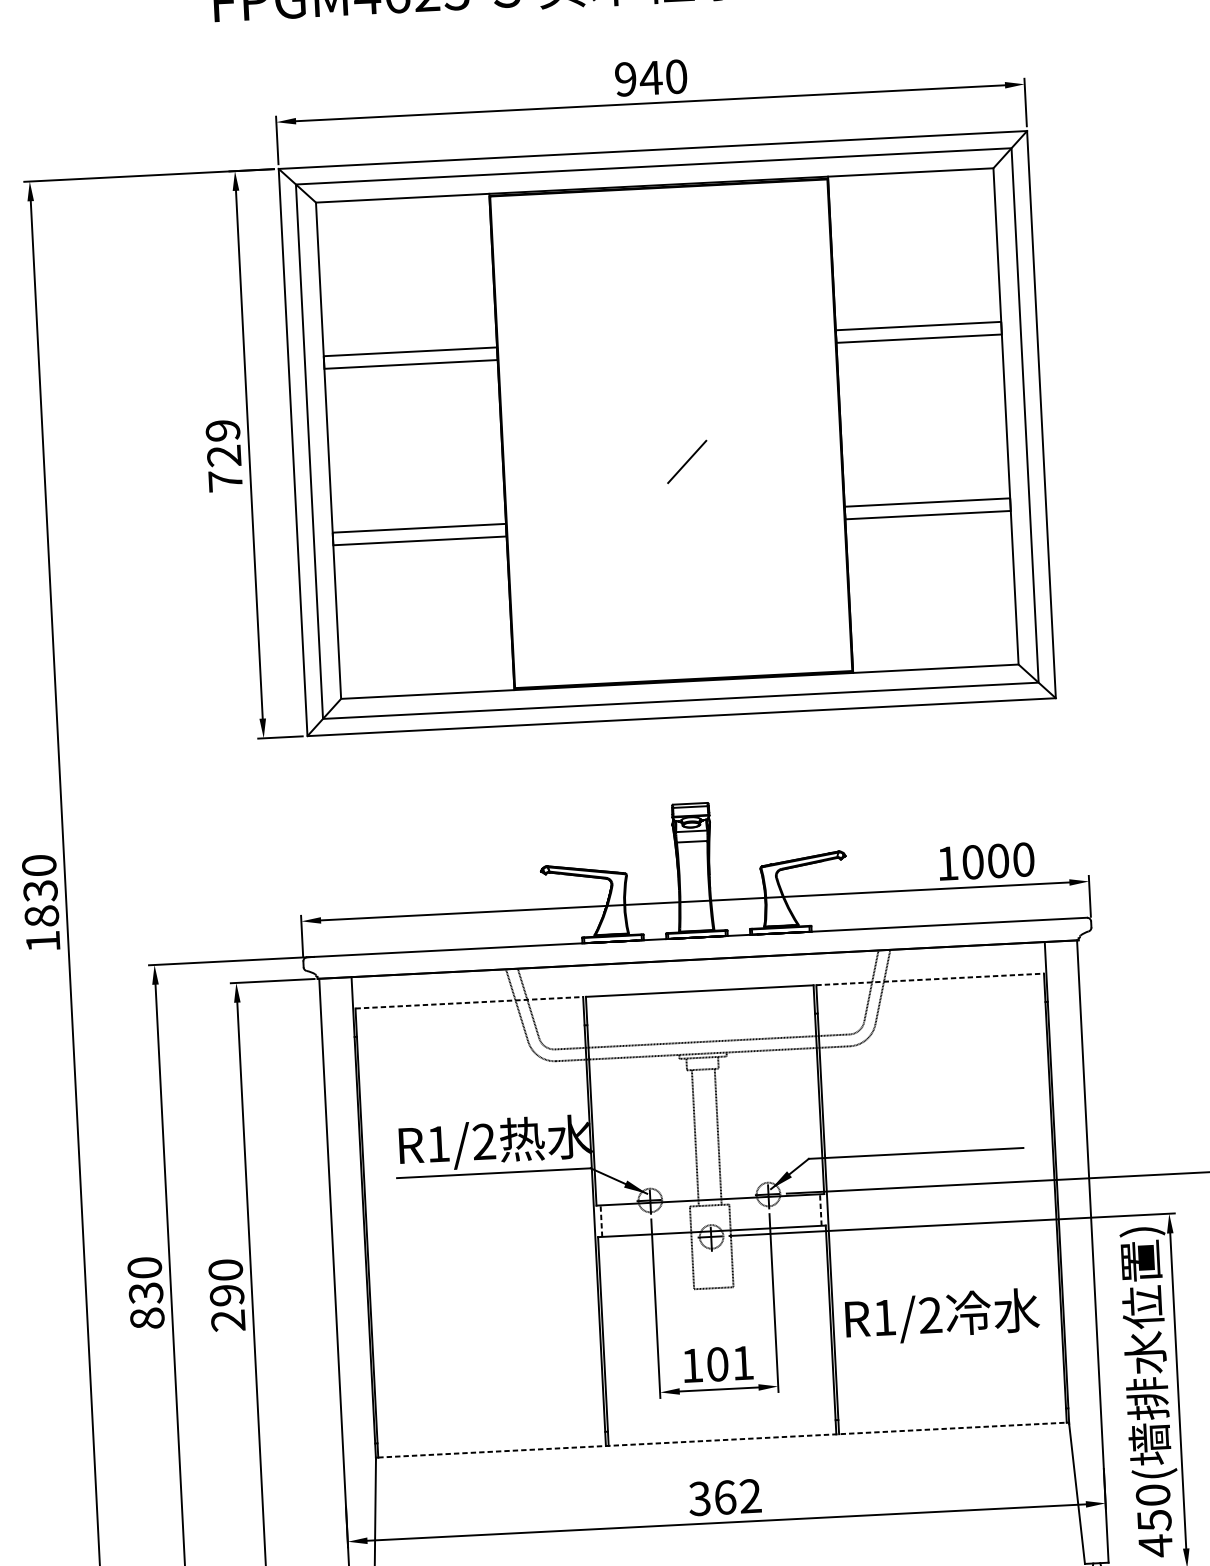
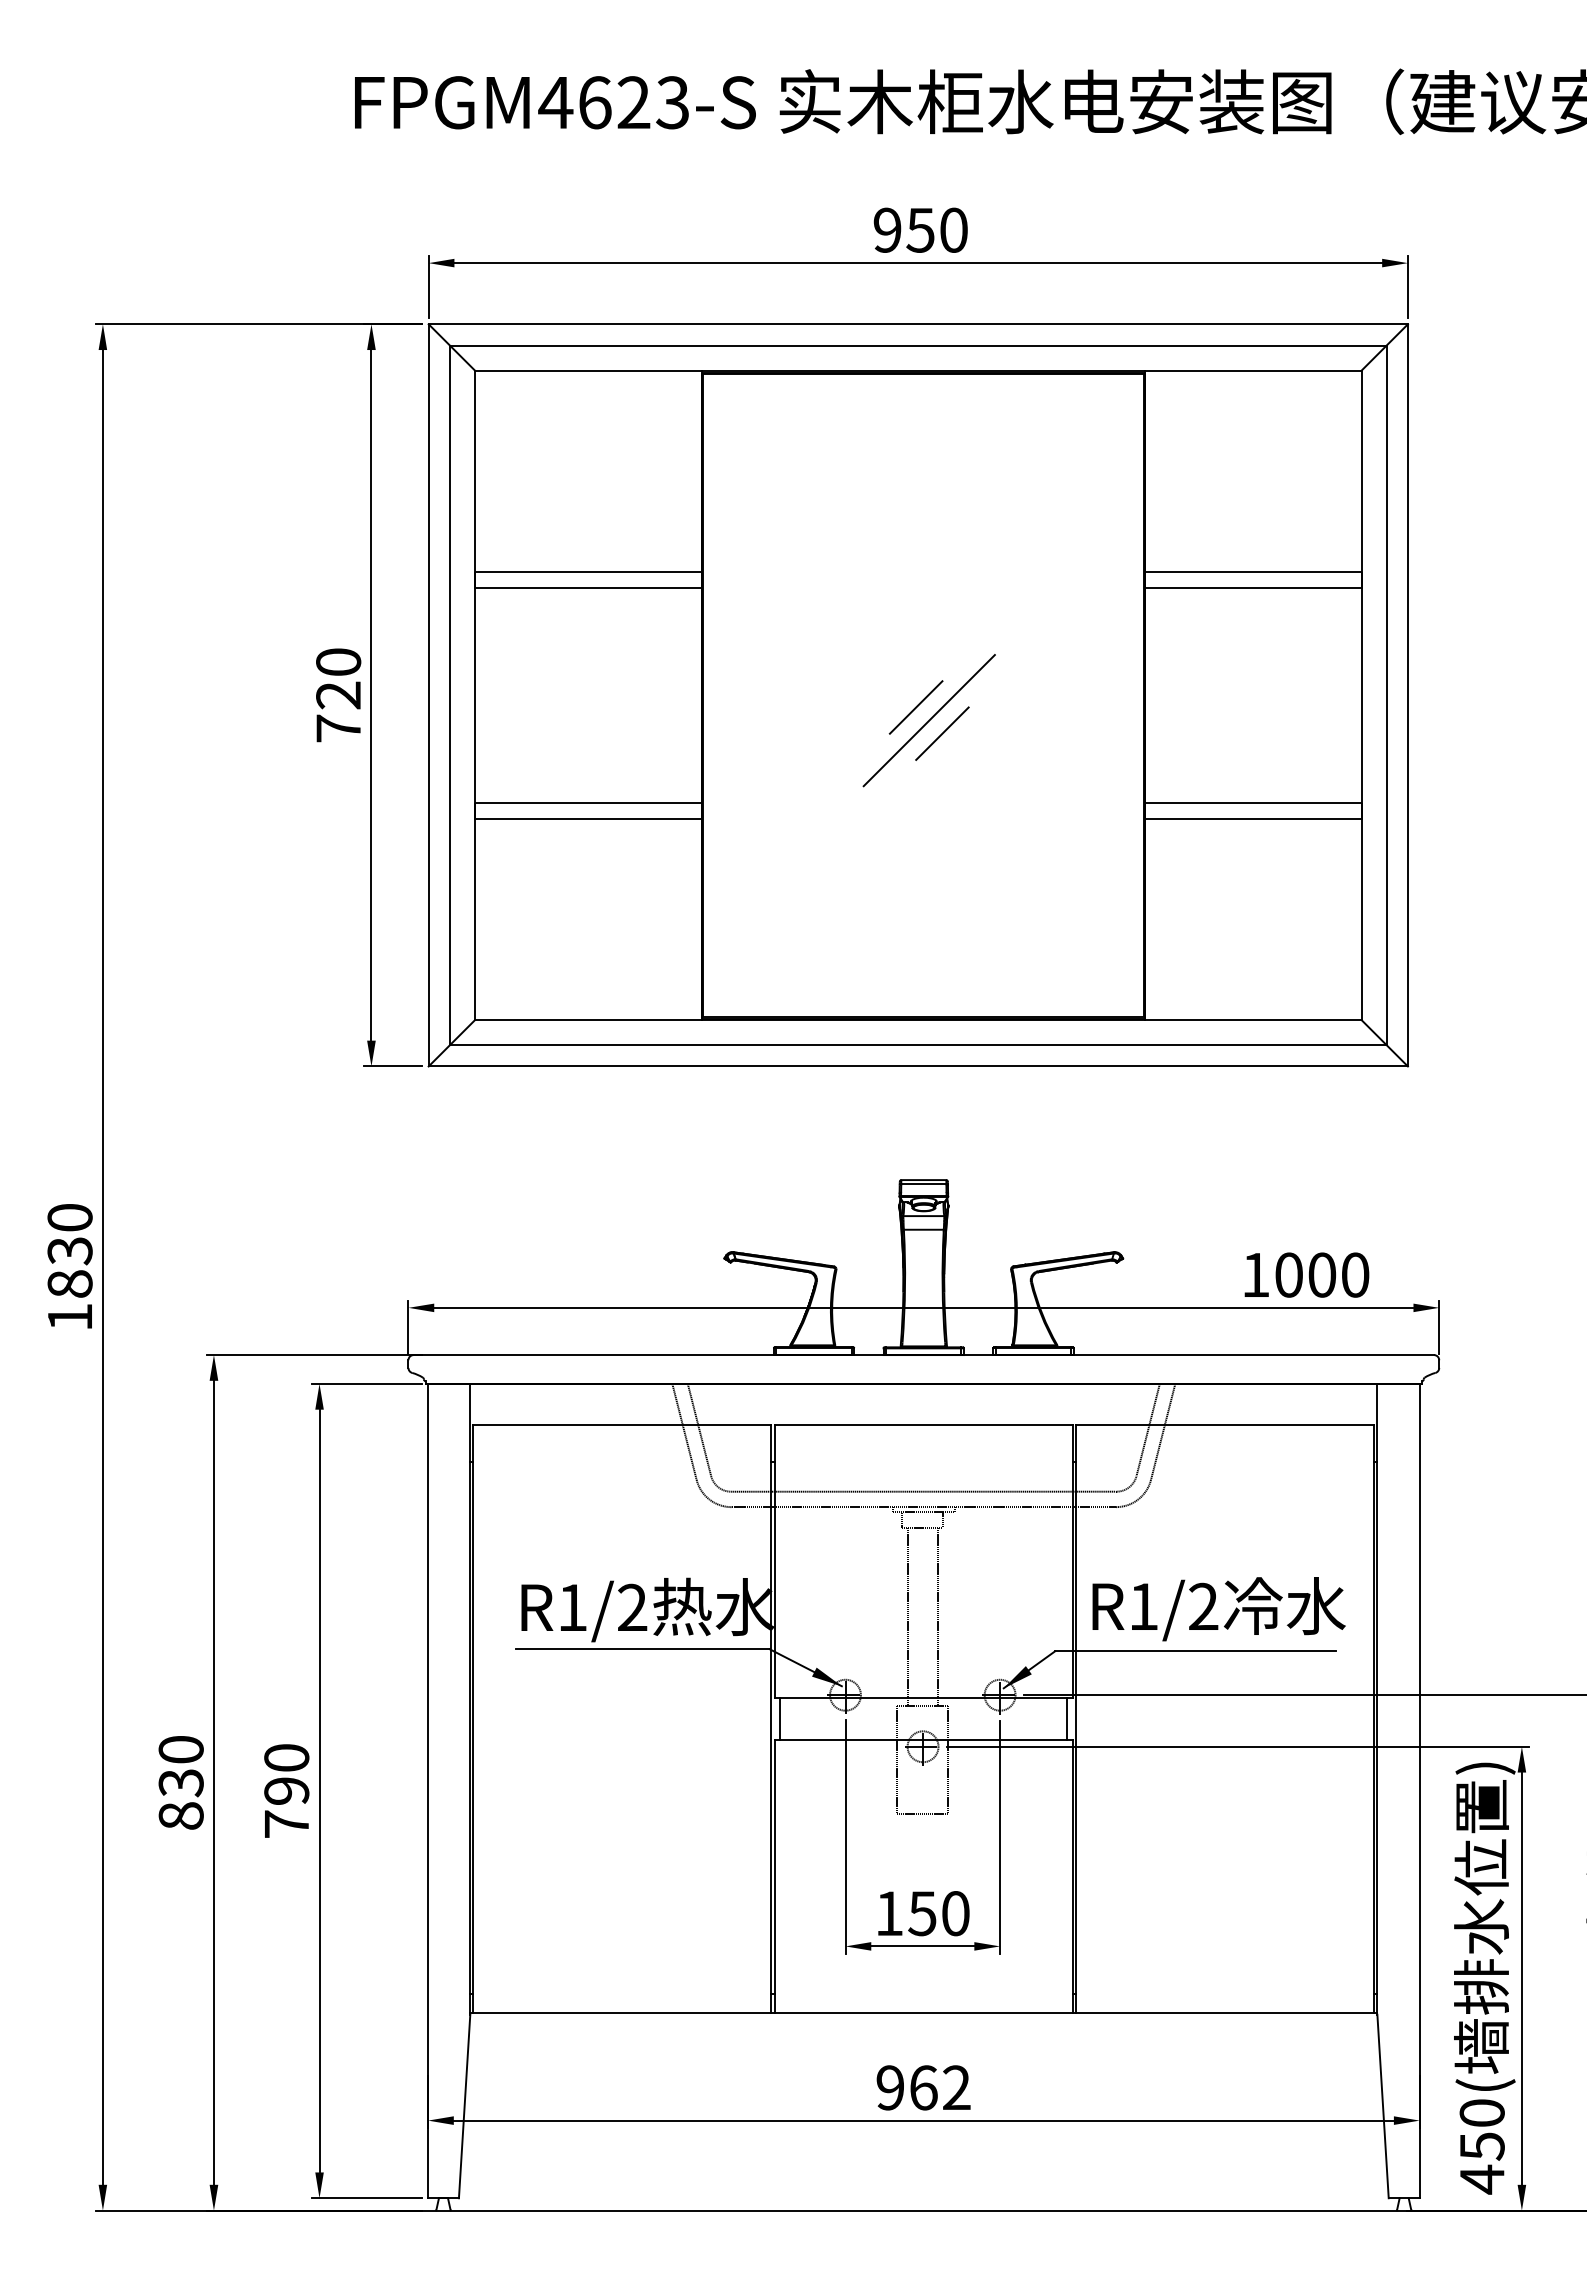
text: (650, 78) -> (920, 230), 940 -> 950
text: (222, 430) -> (338, 662), 729 -> 720
line: (665, 442) -> (915, 707), added
line: (676, 452) -> (928, 720), added
line: (930, 979) -> (1225, 1425), dashed -> solid
line: (469, 1003) -> (622, 1425), dashed -> solid
line: (820, 1209) -> (1067, 1718), dashed -> solid
line: (601, 1220) -> (780, 1718), dashed -> solid
text: (942, 1316) -> (1218, 1609), moved
text: (228, 1320) -> (286, 1824), 290 -> 790
text: (729, 1363) -> (938, 1913), 101 -> 150
line: (723, 1439) -> (924, 2012), dashed -> solid
text: (699, 1498) -> (889, 2087), 362 -> 962

